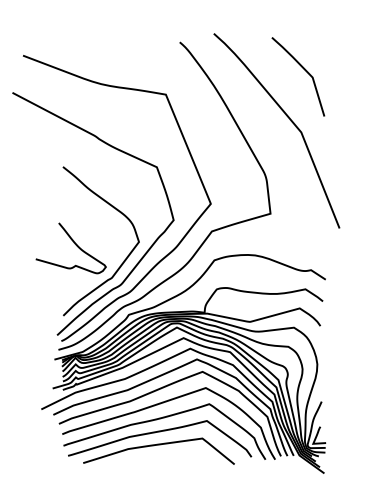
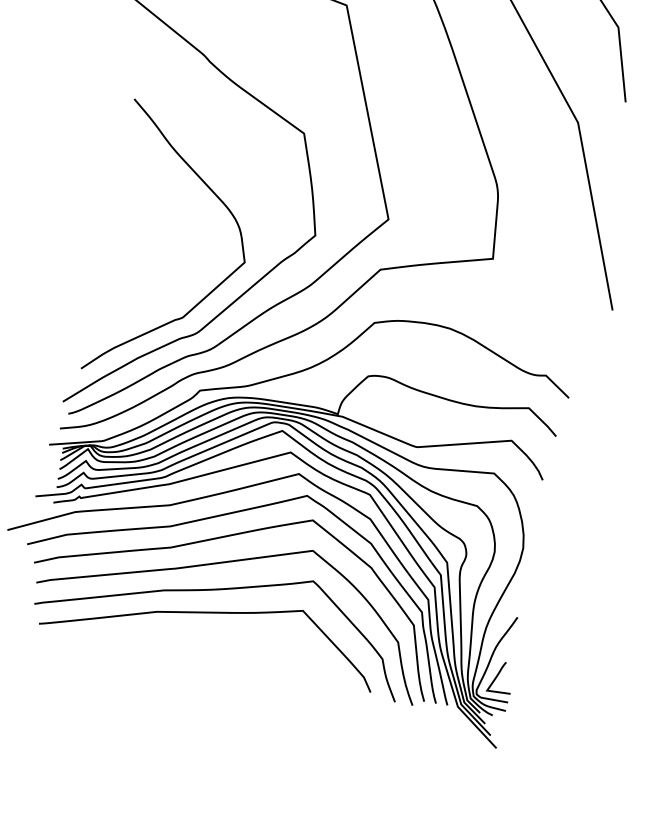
curve: (74, 244) -> (127, 243), removed
curve: (158, 445) -> (206, 637), removed

